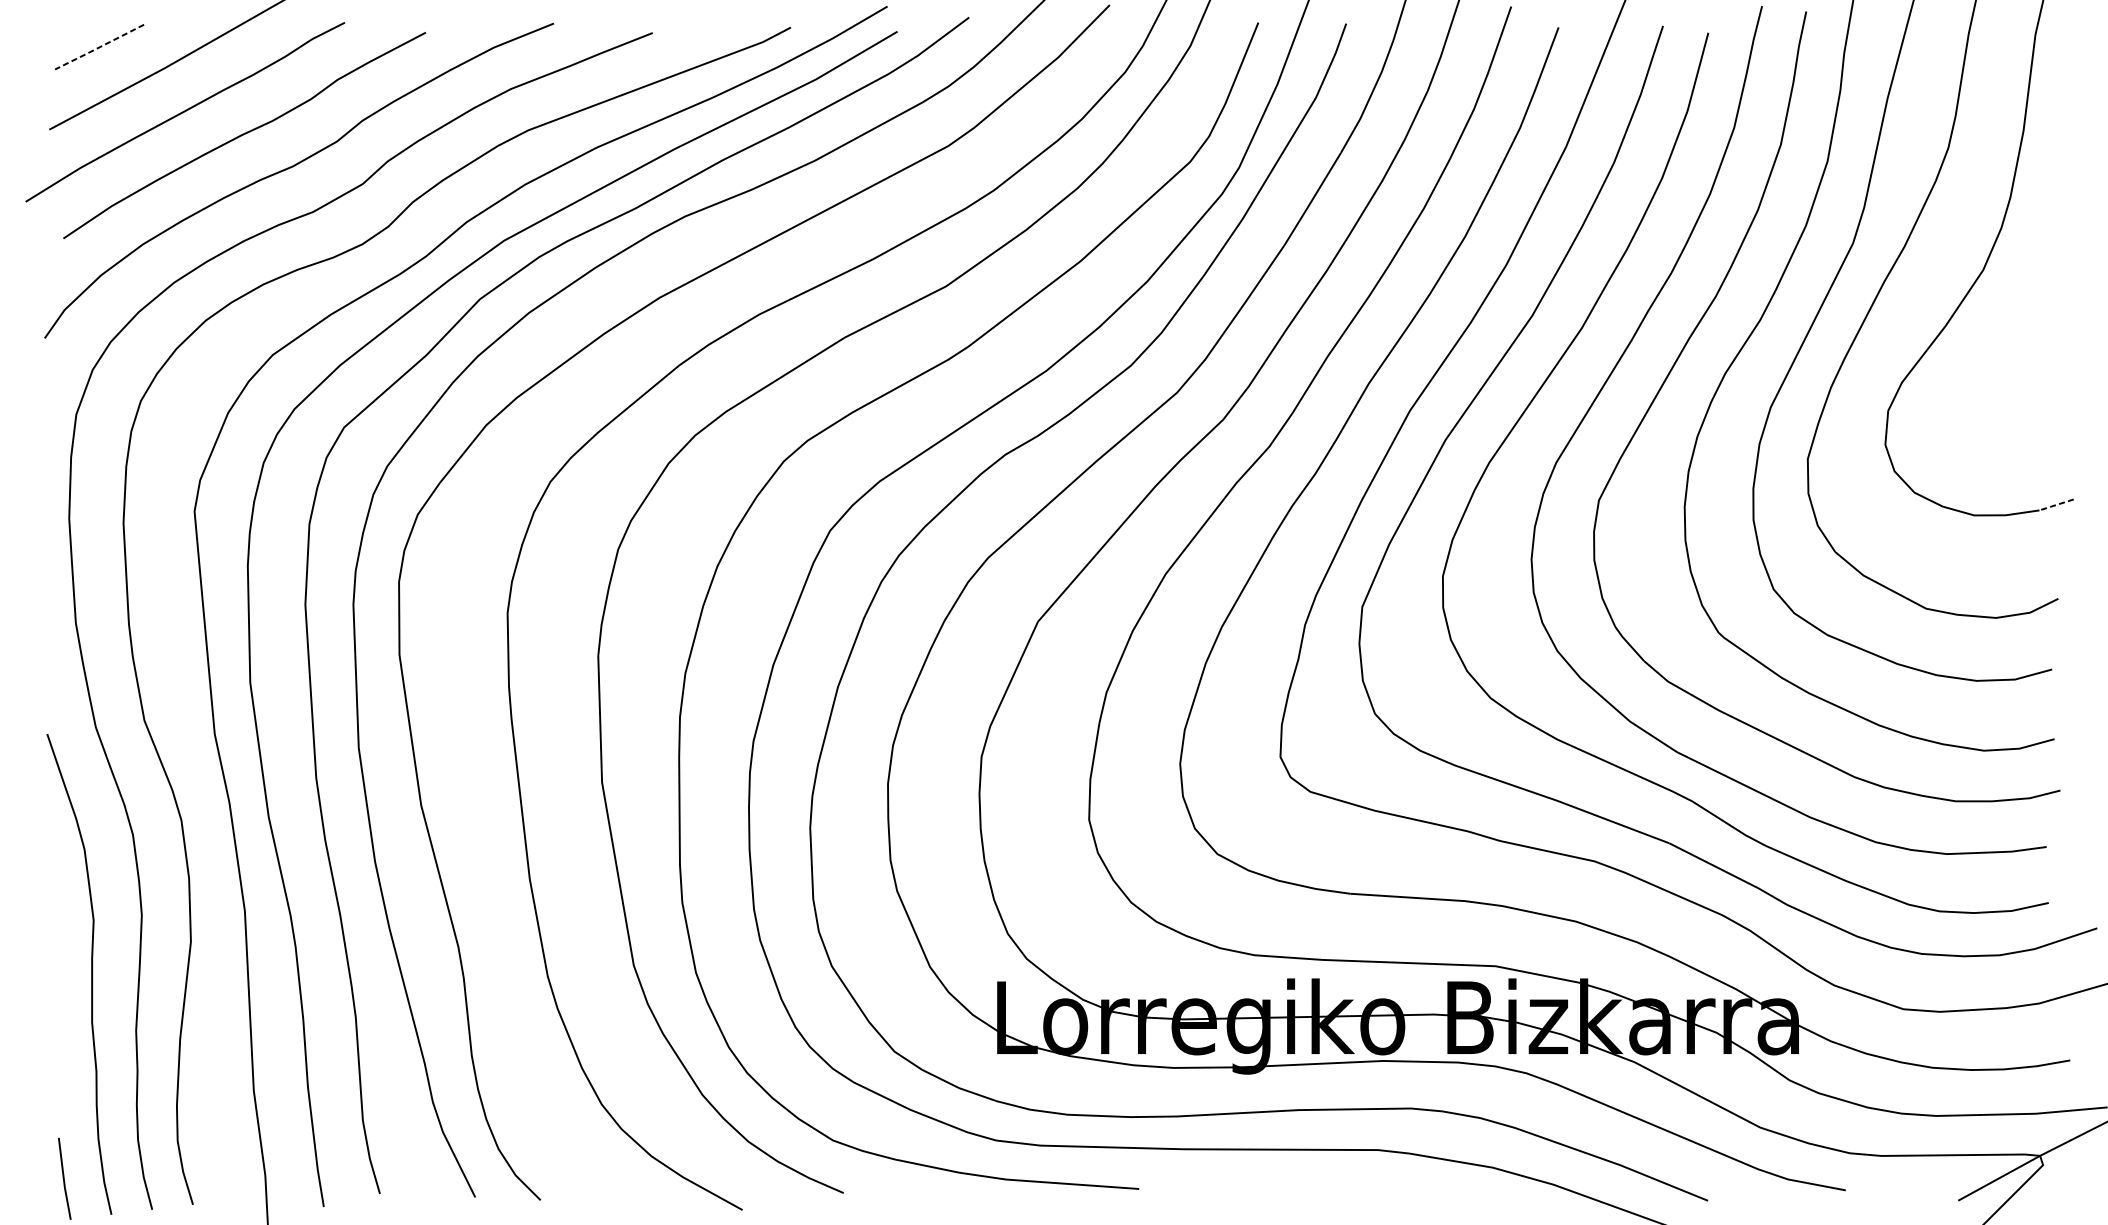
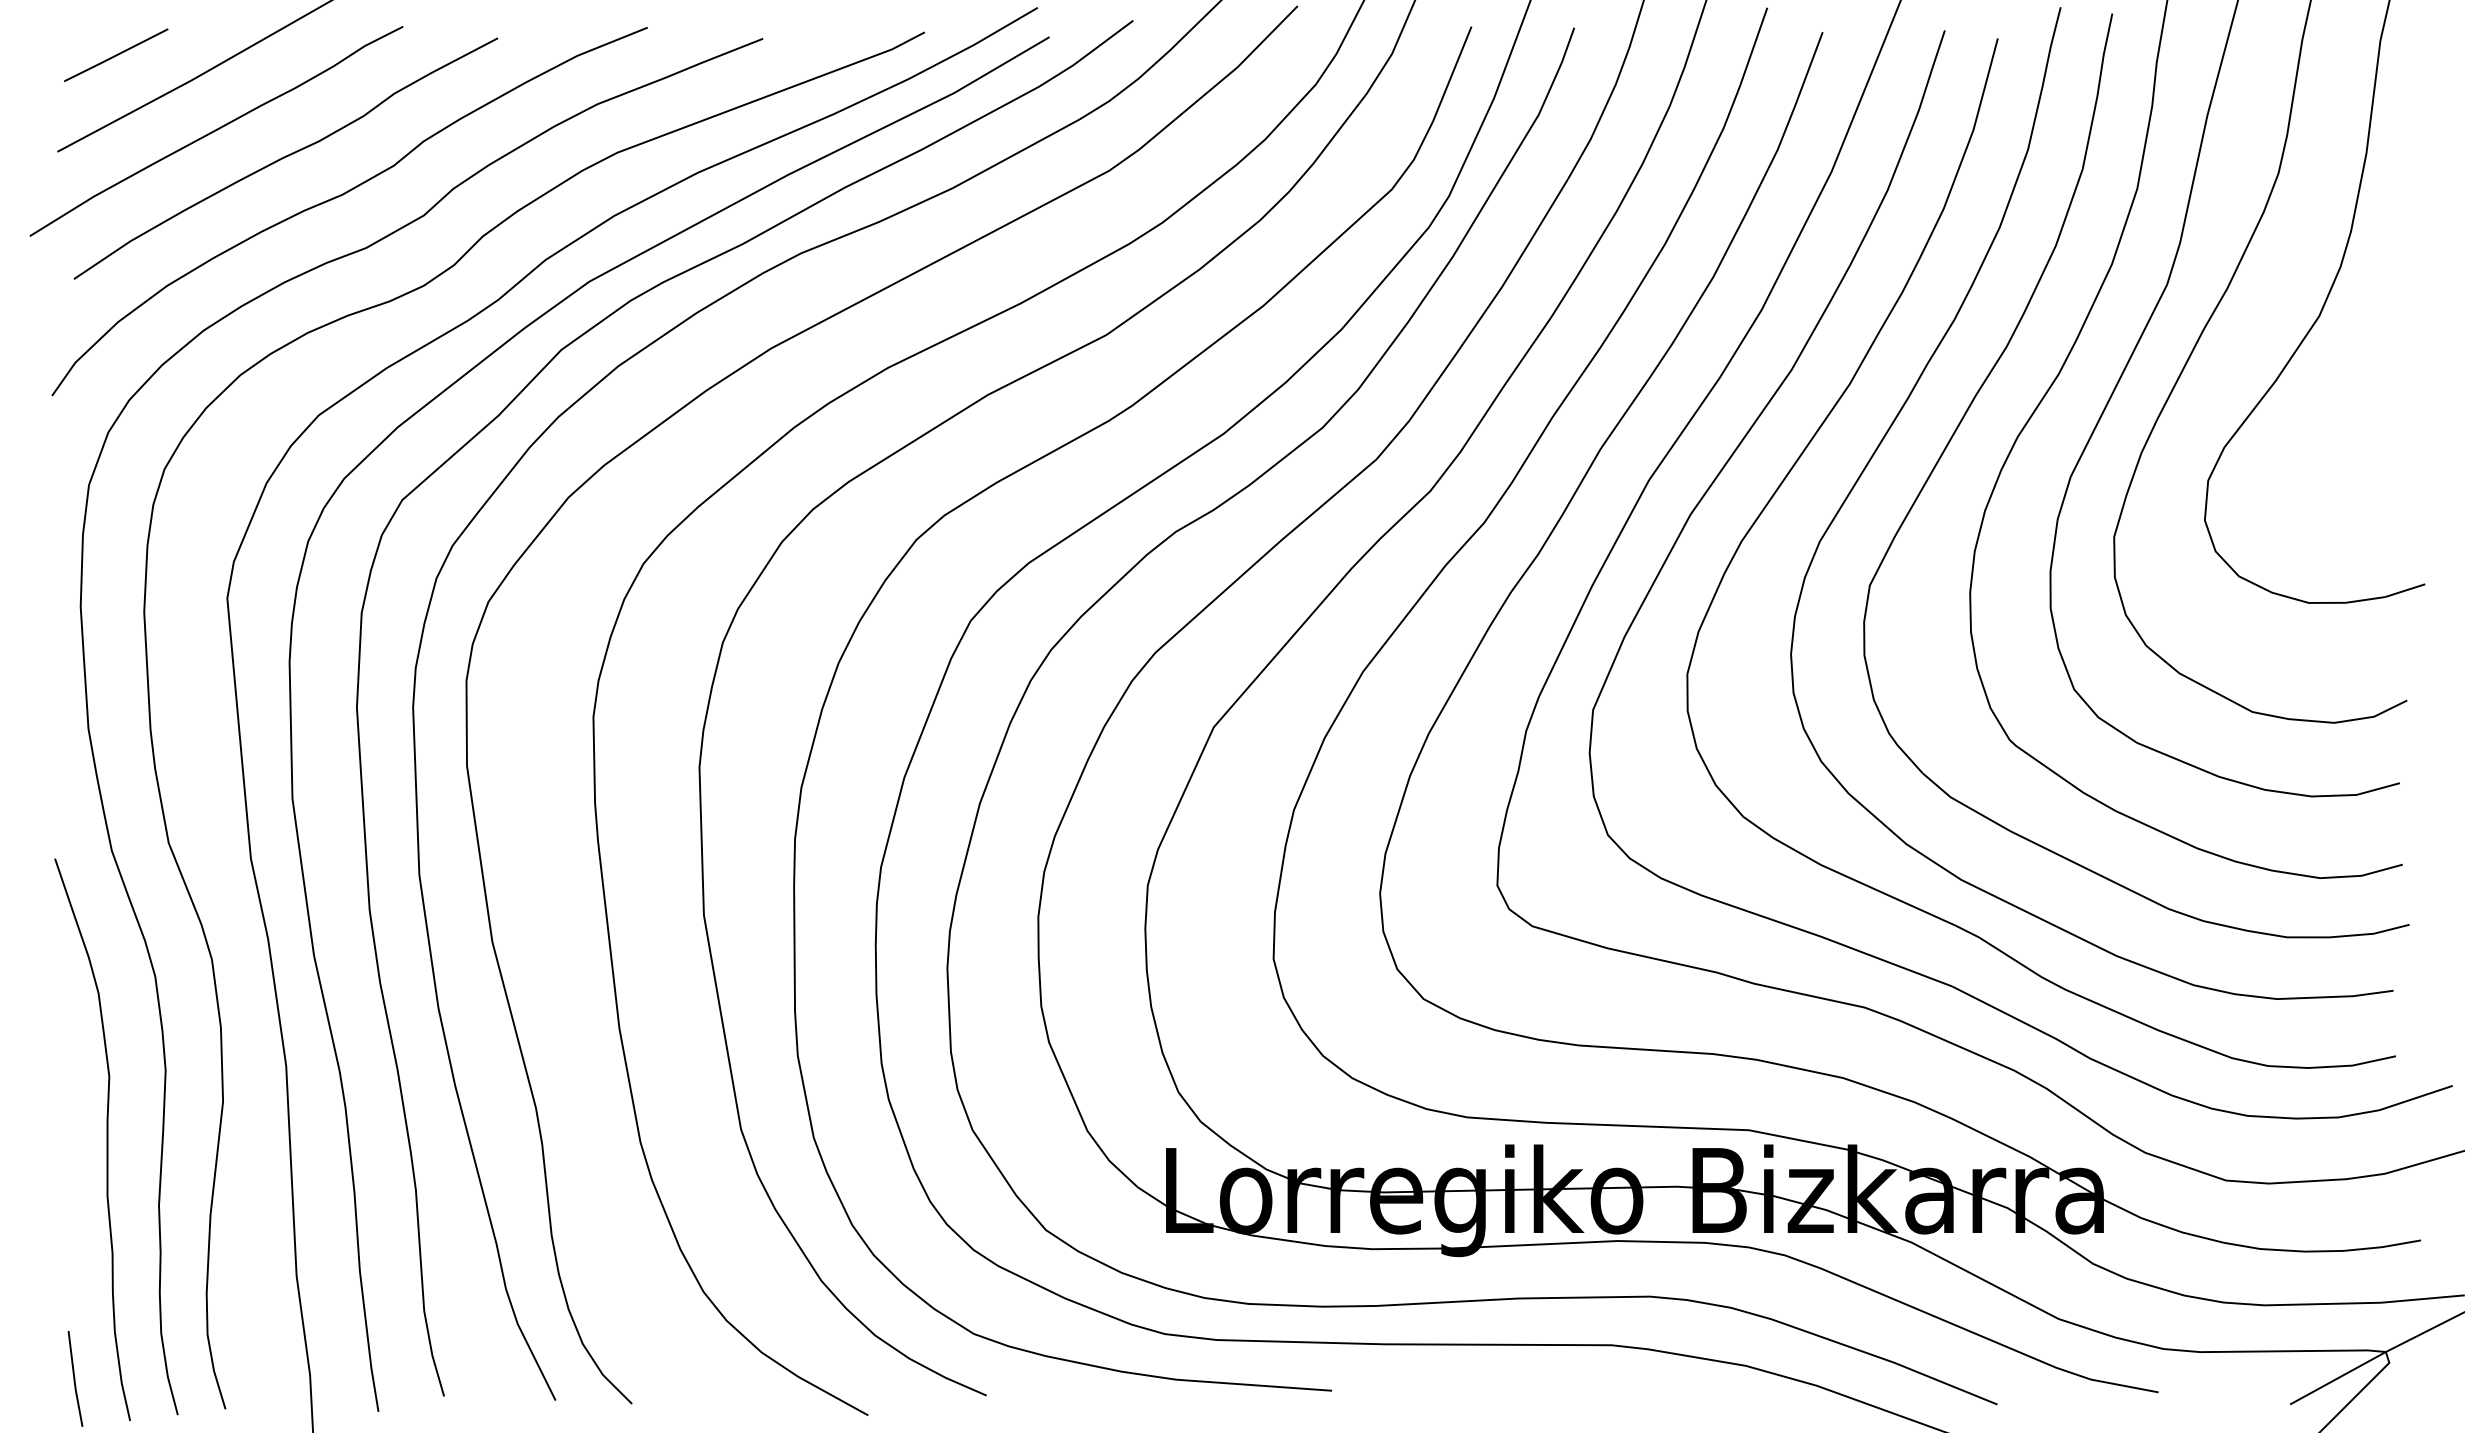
line: (98, 47) -> (115, 55), dashed -> solid
line: (2056, 504) -> (2404, 590), dashed -> solid

